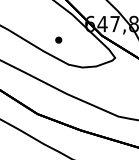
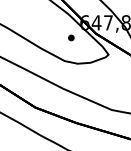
part: (58, 39) -> (71, 37), moved

